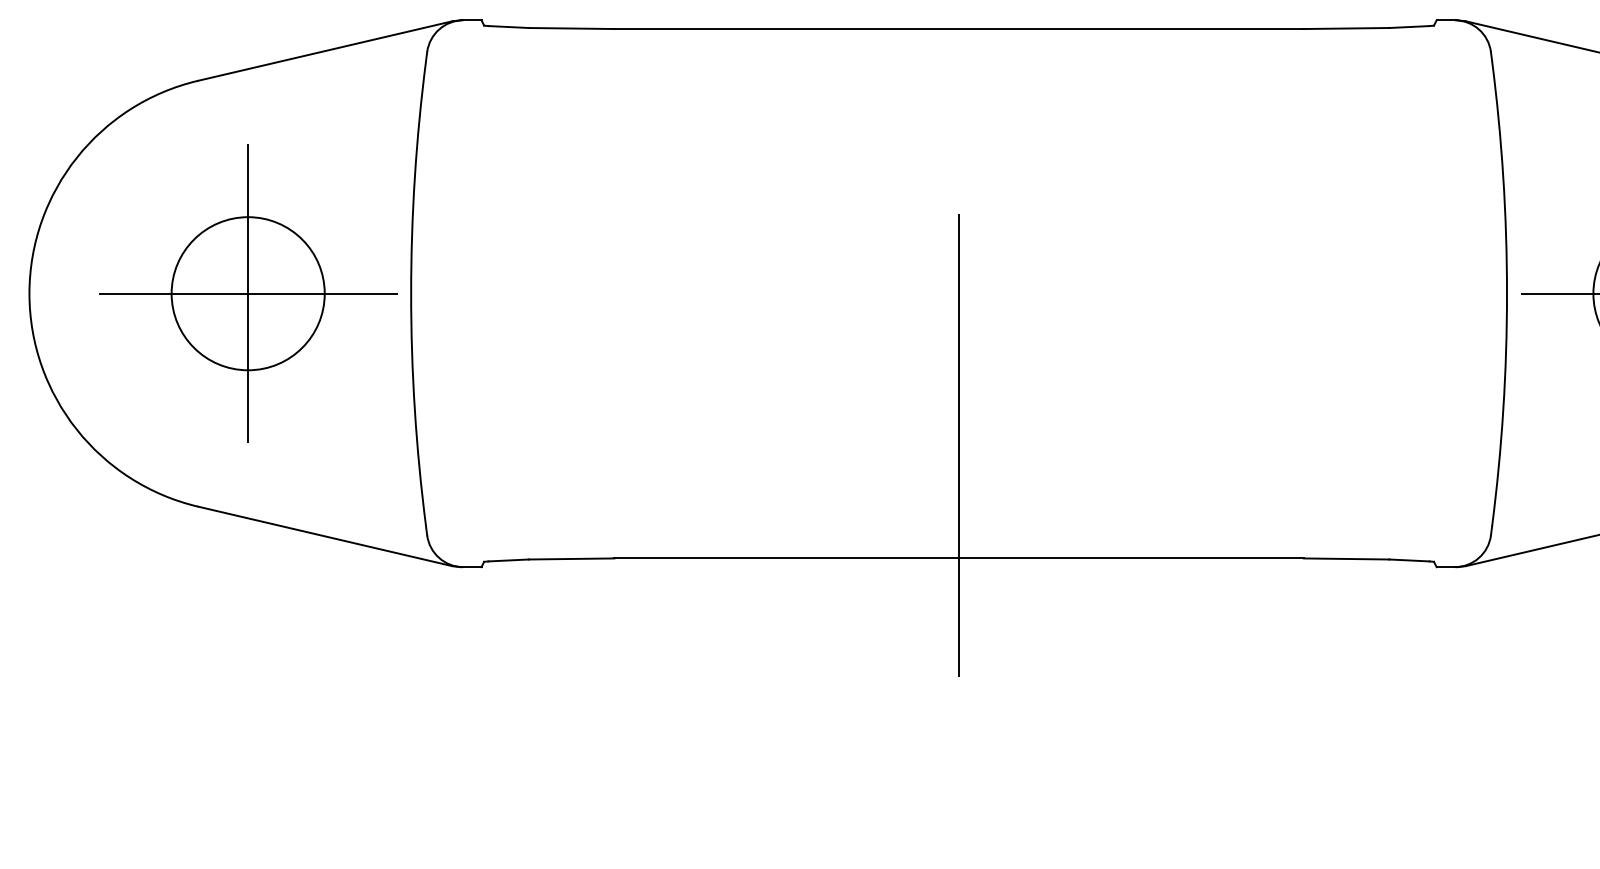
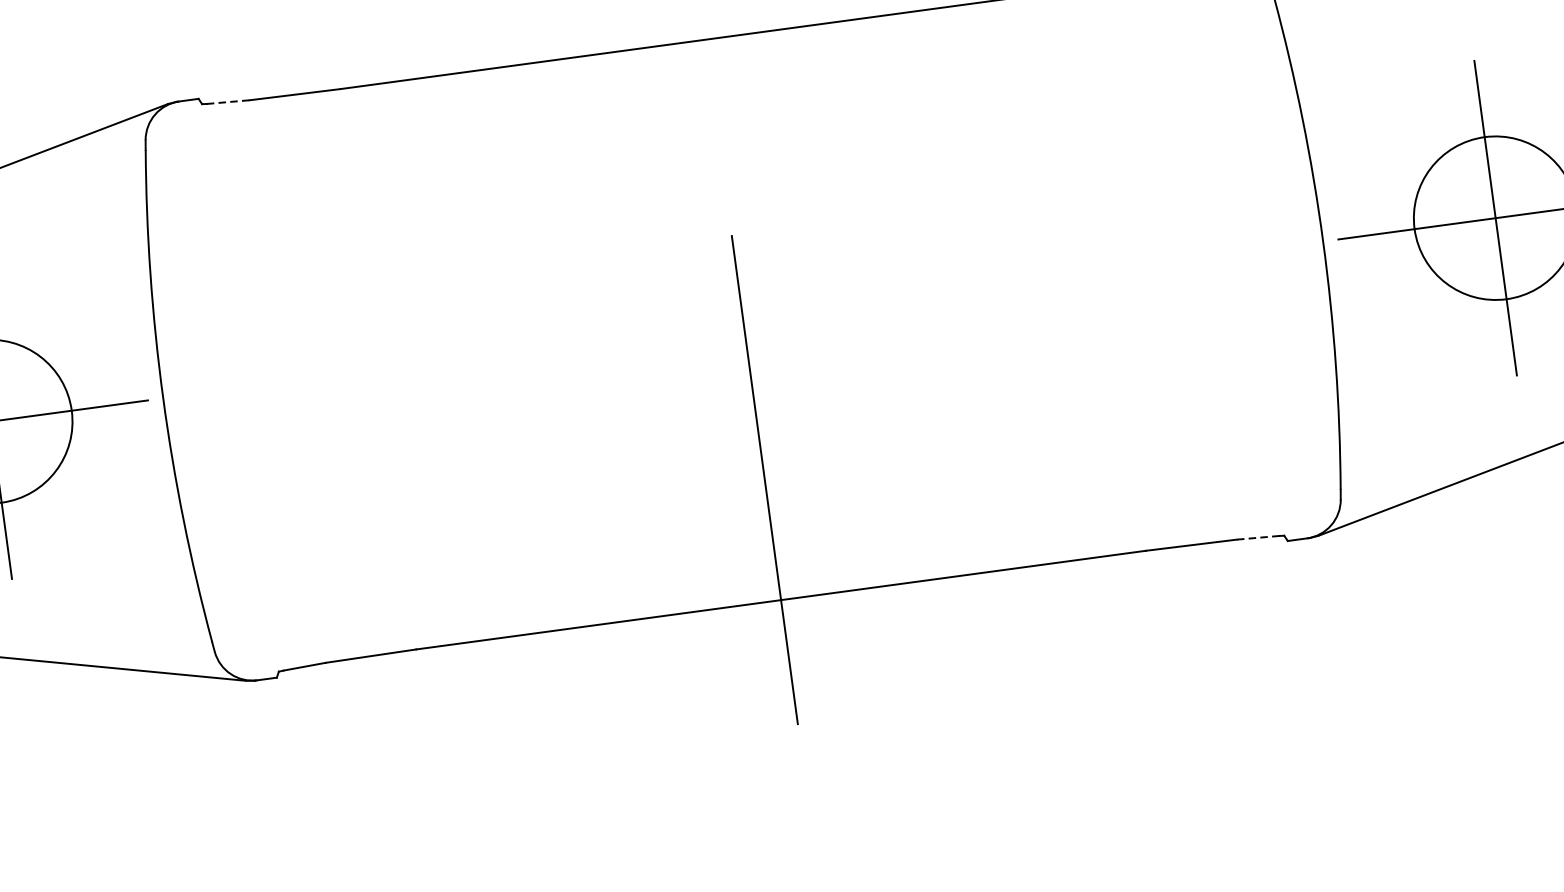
line: (509, 27) -> (229, 102), solid -> dashed
line: (1408, 560) -> (1257, 537), solid -> dashed

